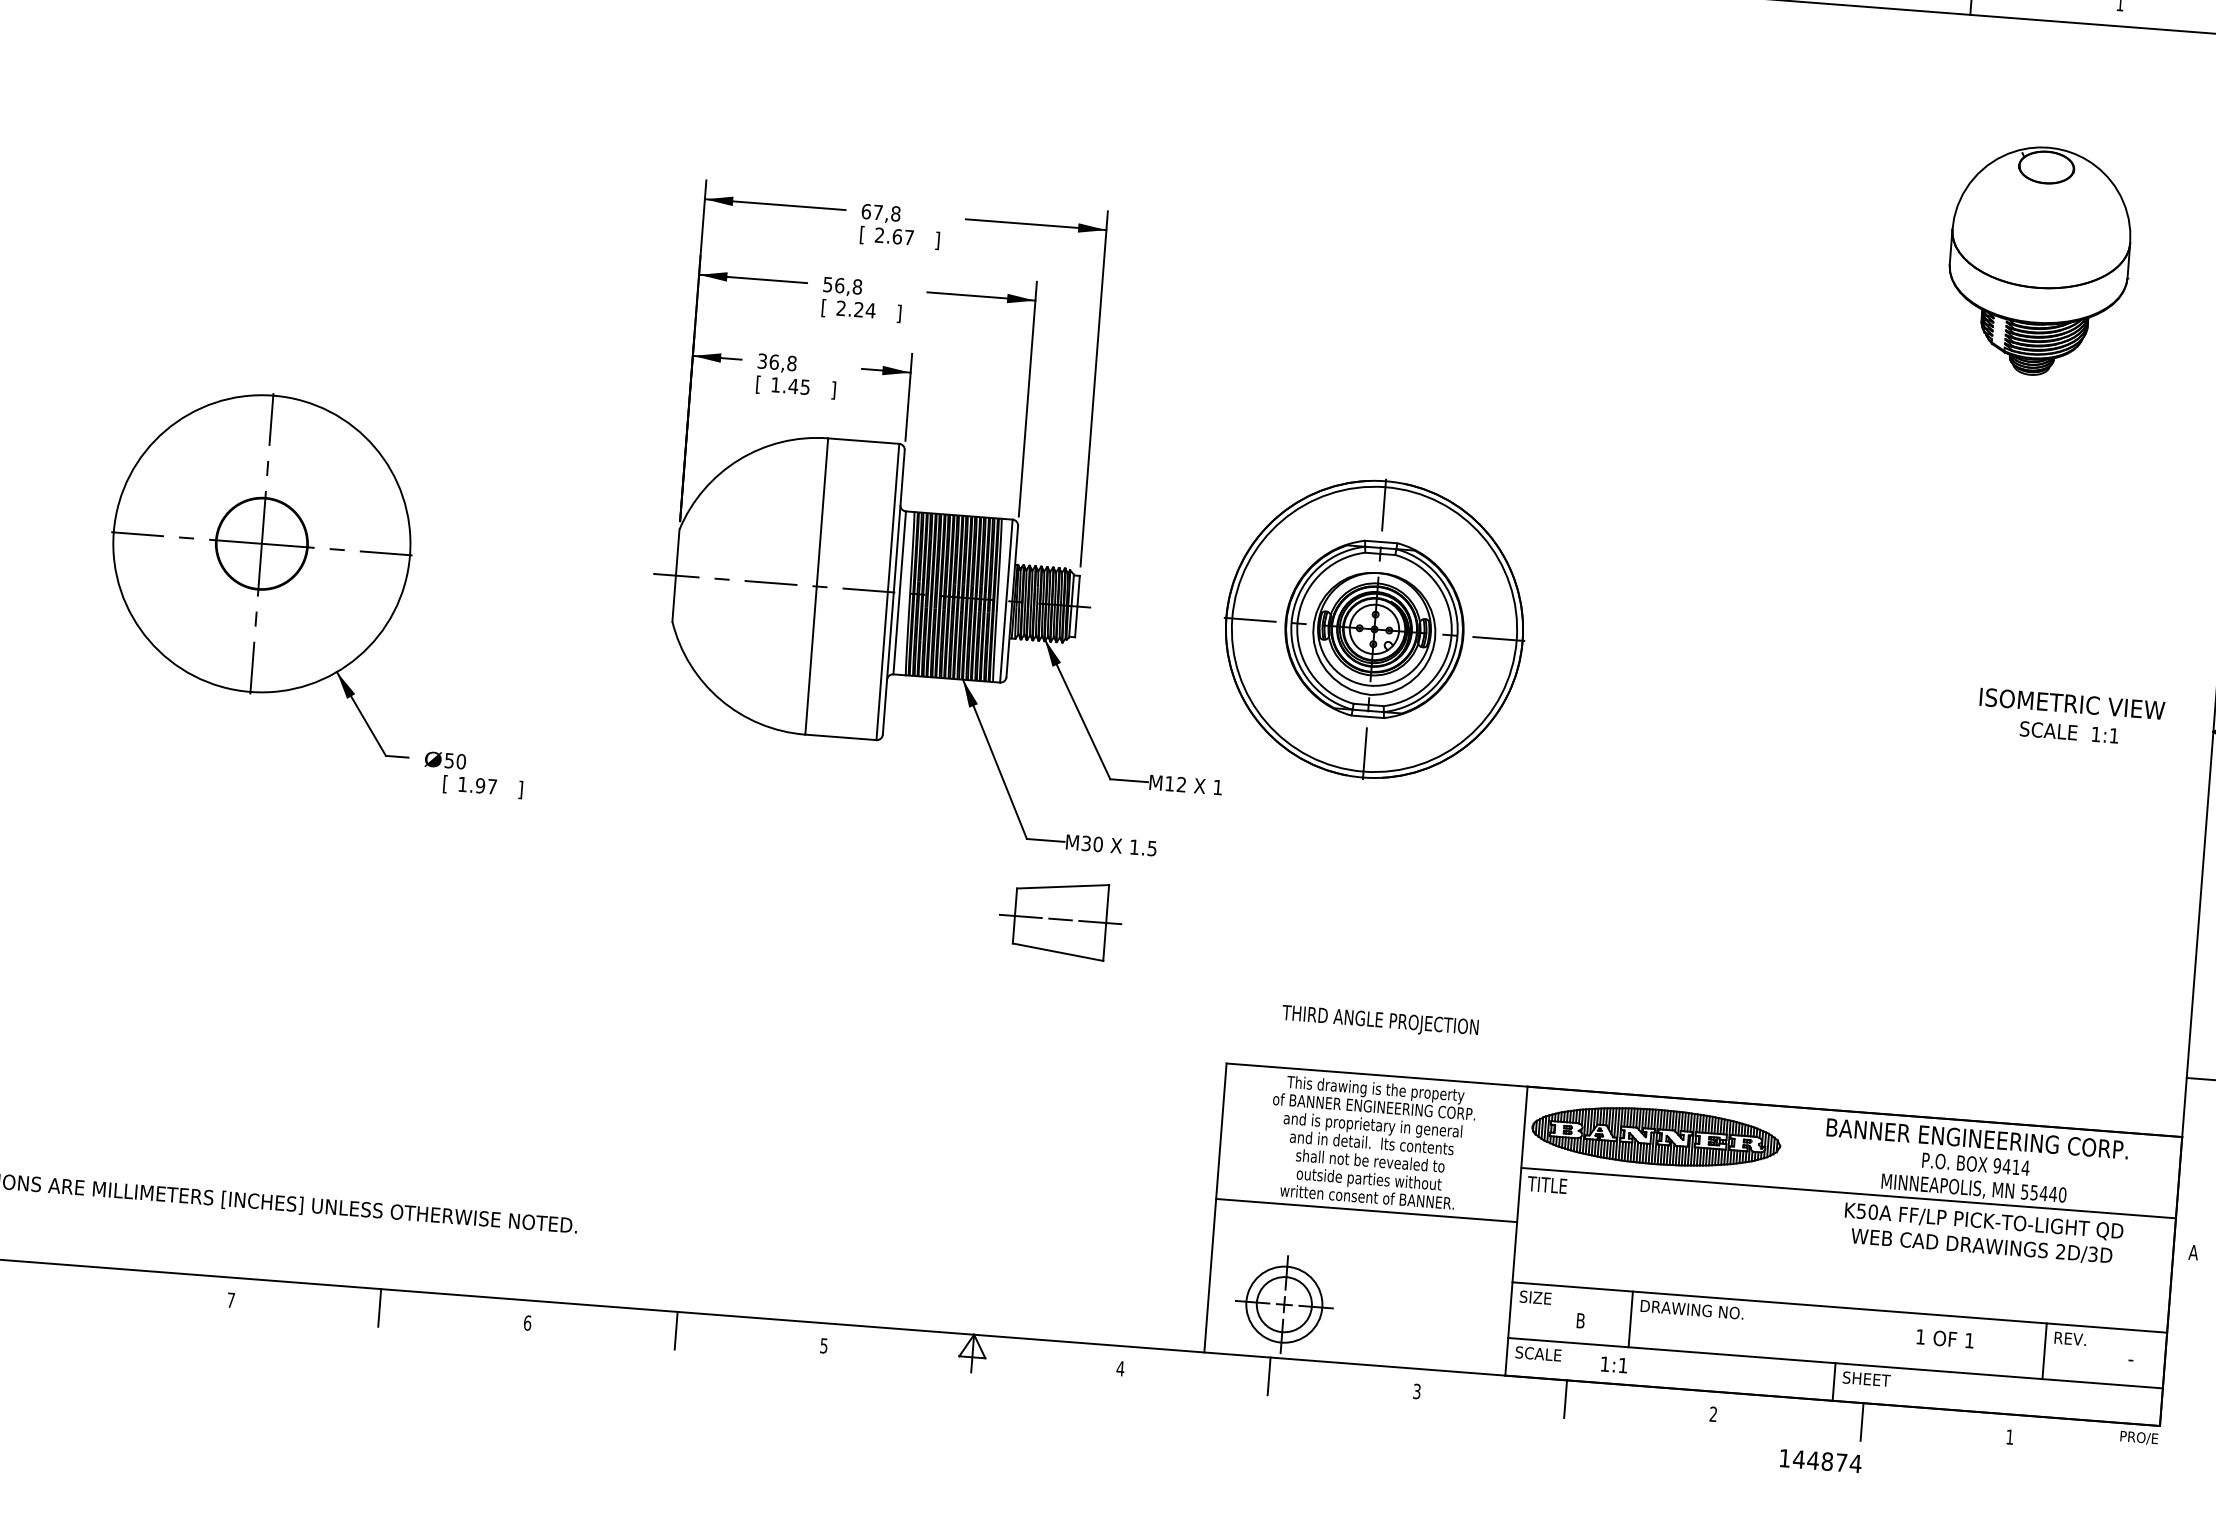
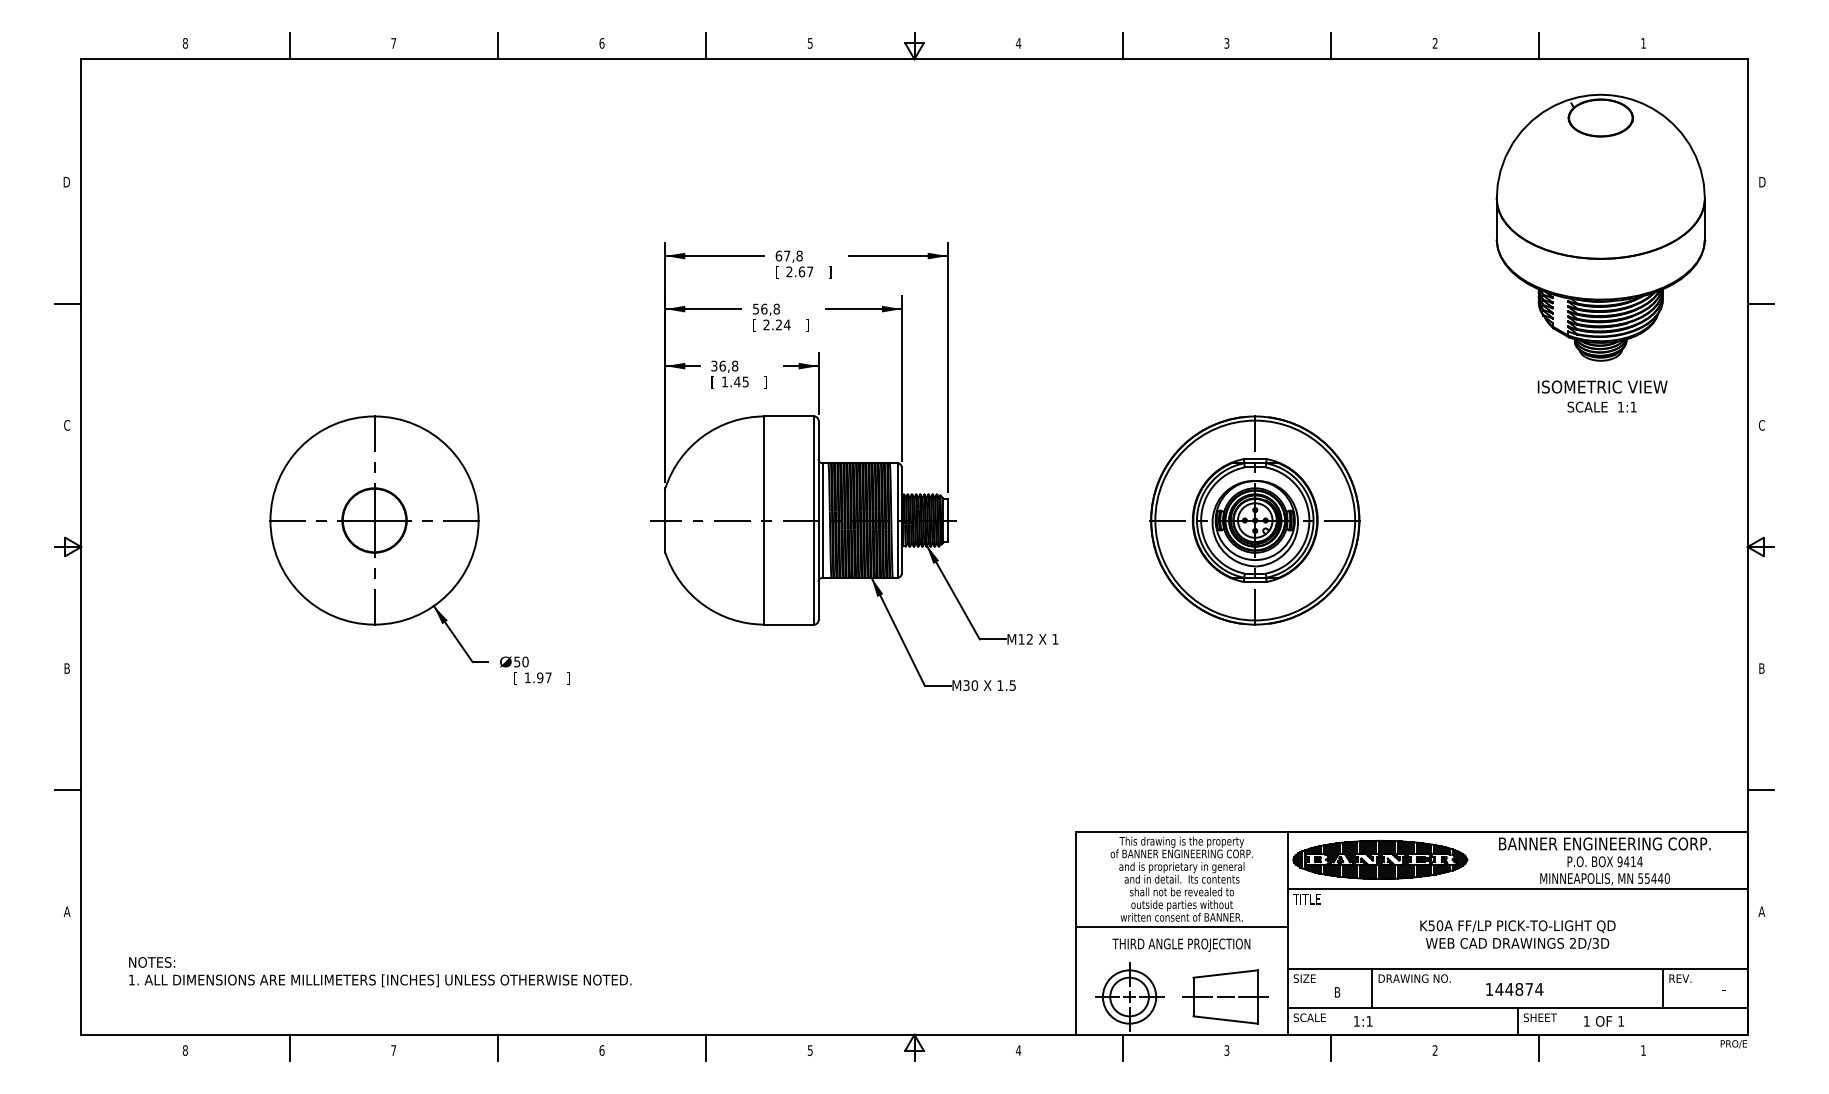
part: (2038, 260) -> (1600, 227), size x1.67
part: (1373, 629) -> (1254, 520), moved
text: (2071, 717) -> (1602, 396), moved
part: (1060, 918) -> (1225, 996), moved
text: (1380, 1020) -> (1181, 944), moved
text: (1982, 1233) -> (1517, 934), moved
line: (83, 1284) -> (289, 1047), added
text: (1944, 1338) -> (1603, 1021), moved
text: (1820, 1461) -> (1514, 989), moved

